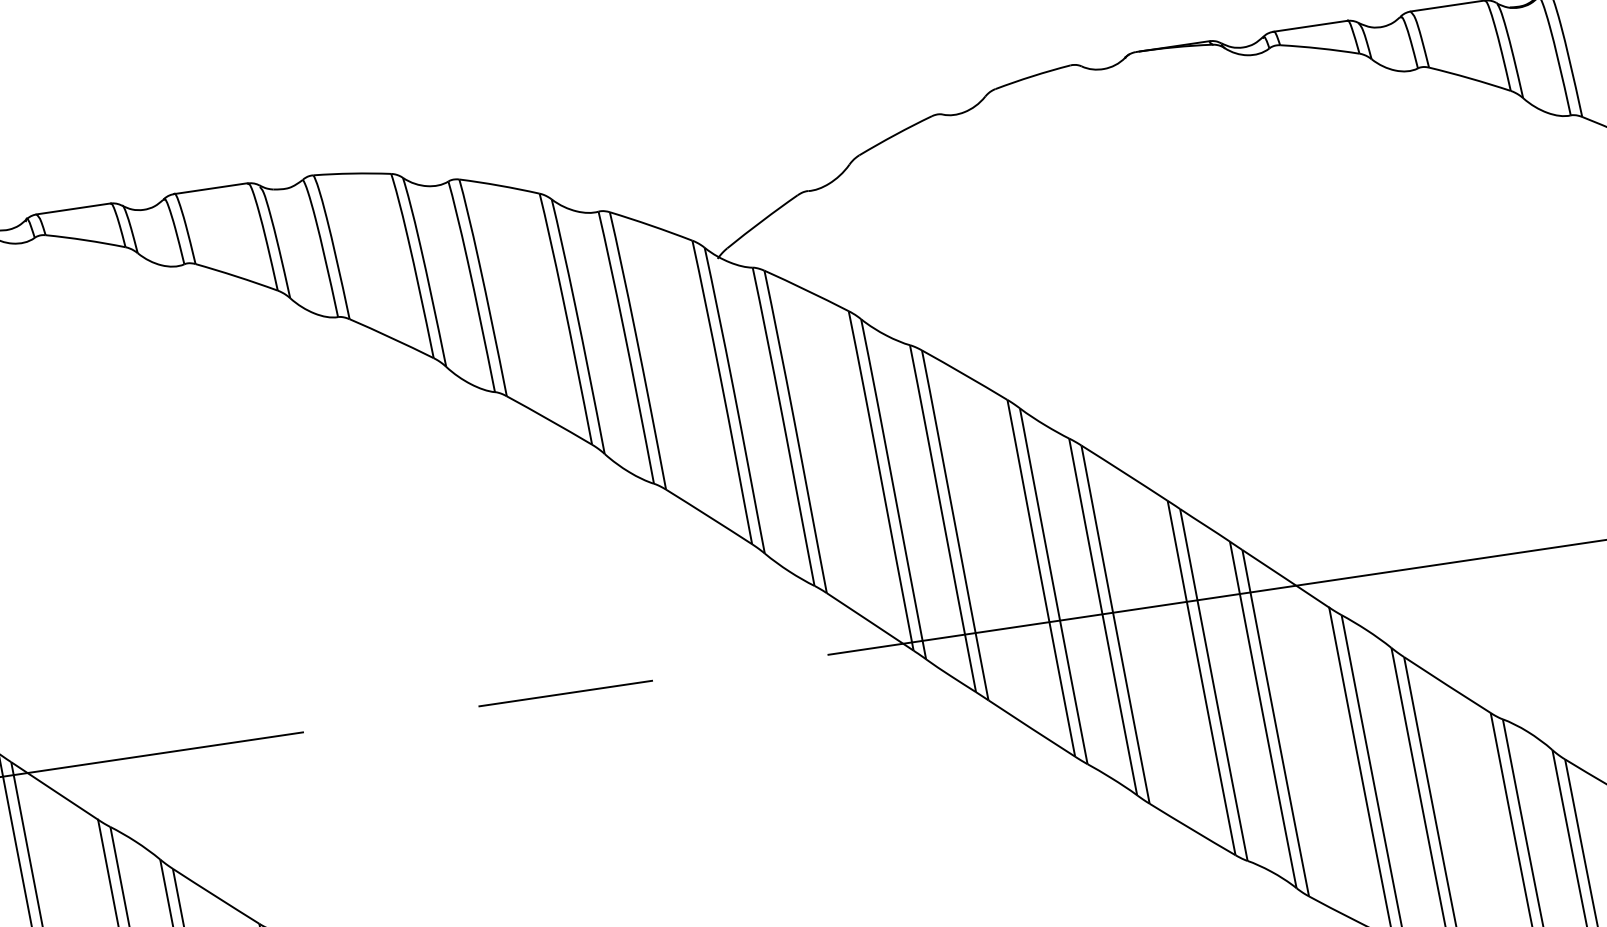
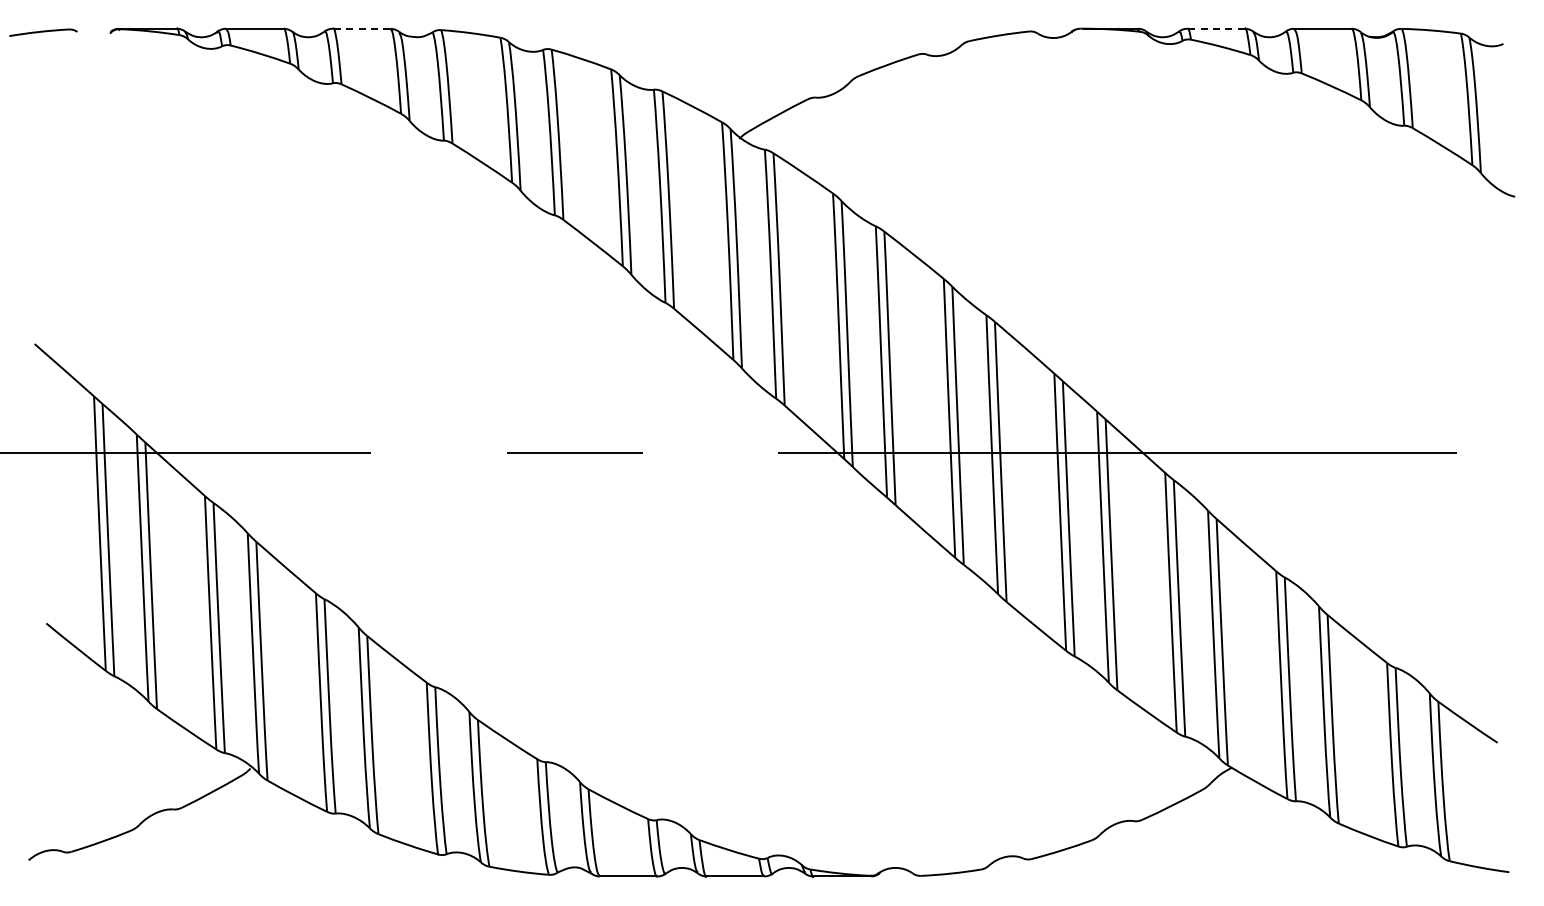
line: (1310, 25) -> (1216, 28), solid -> dashed
line: (210, 188) -> (361, 28), solid -> dashed

